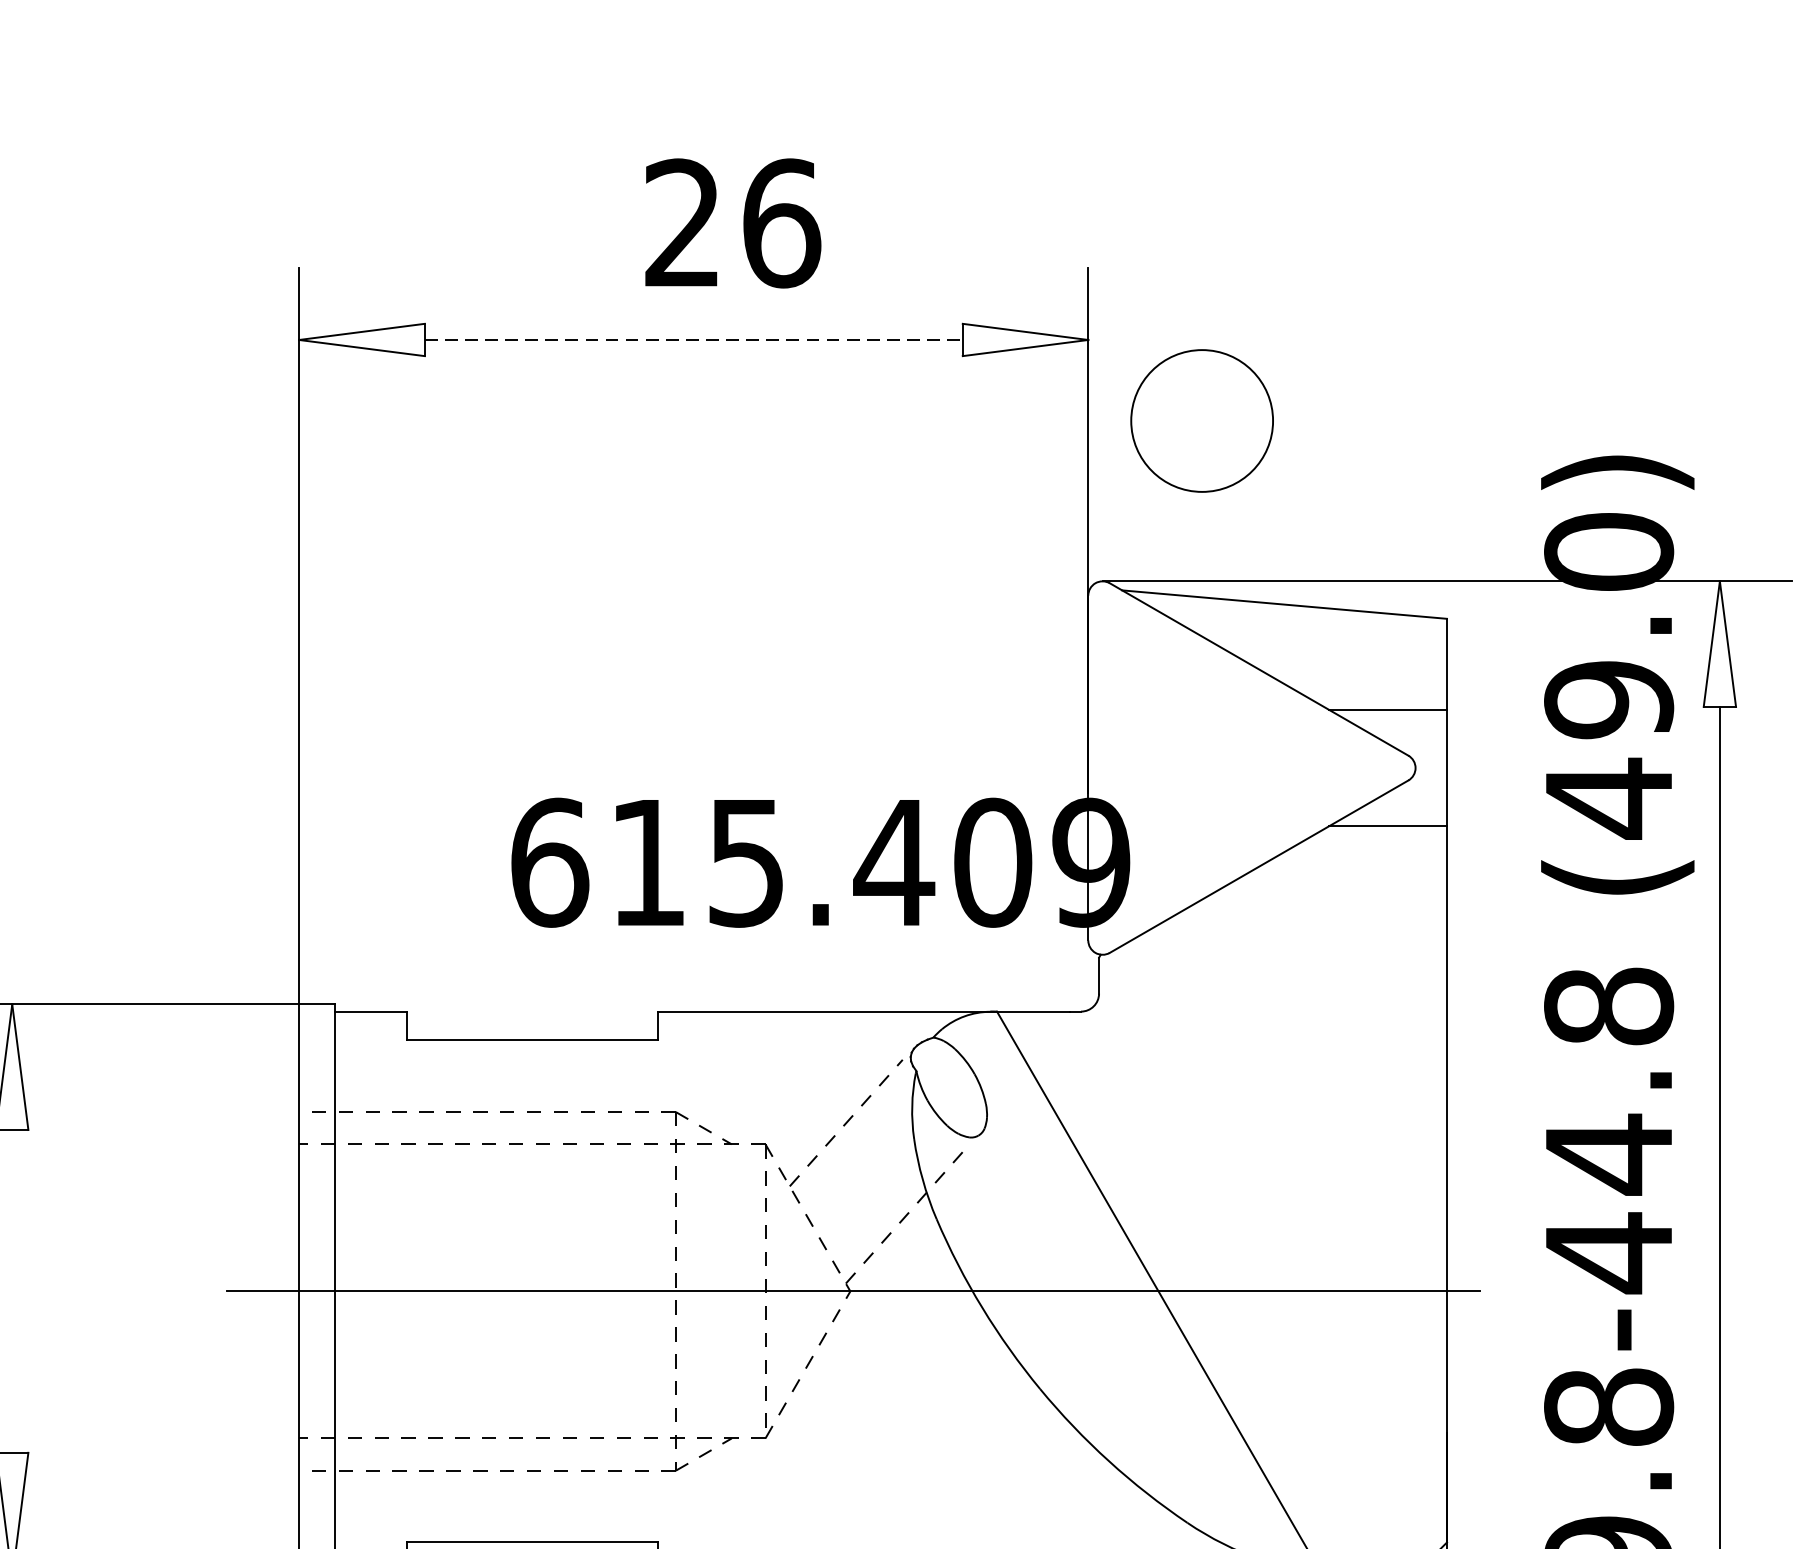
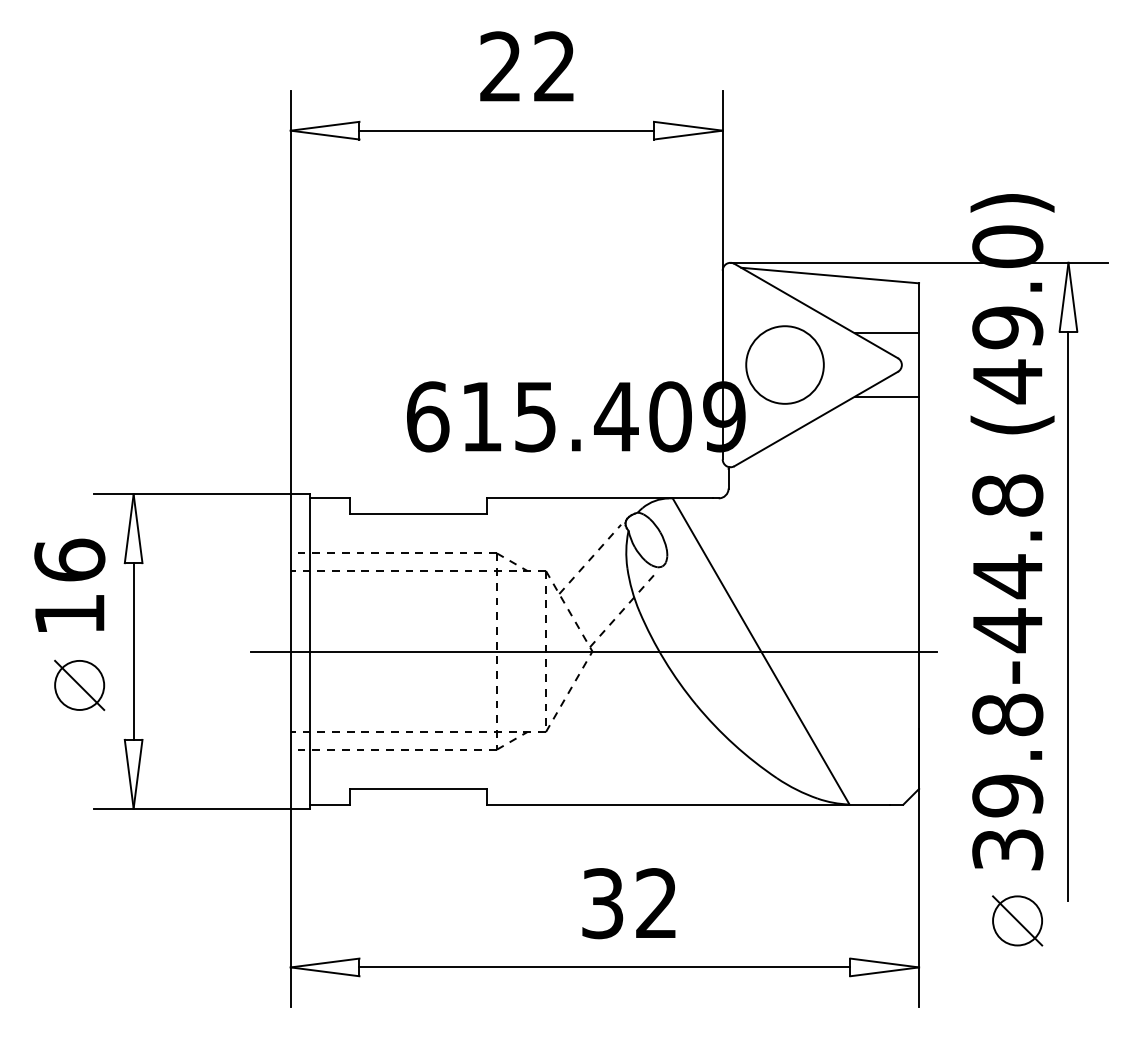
text: (782, 222) -> (555, 66), 26 -> 22
line: (695, 339) -> (507, 130), dashed -> solid
circle: (1201, 420) -> (784, 364), moved
line: (11, 1291) -> (133, 651), added

